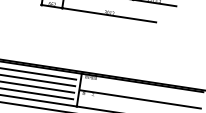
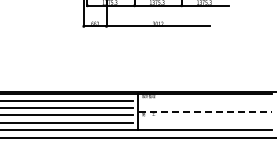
line: (140, 99) -> (205, 111), solid -> dashed

